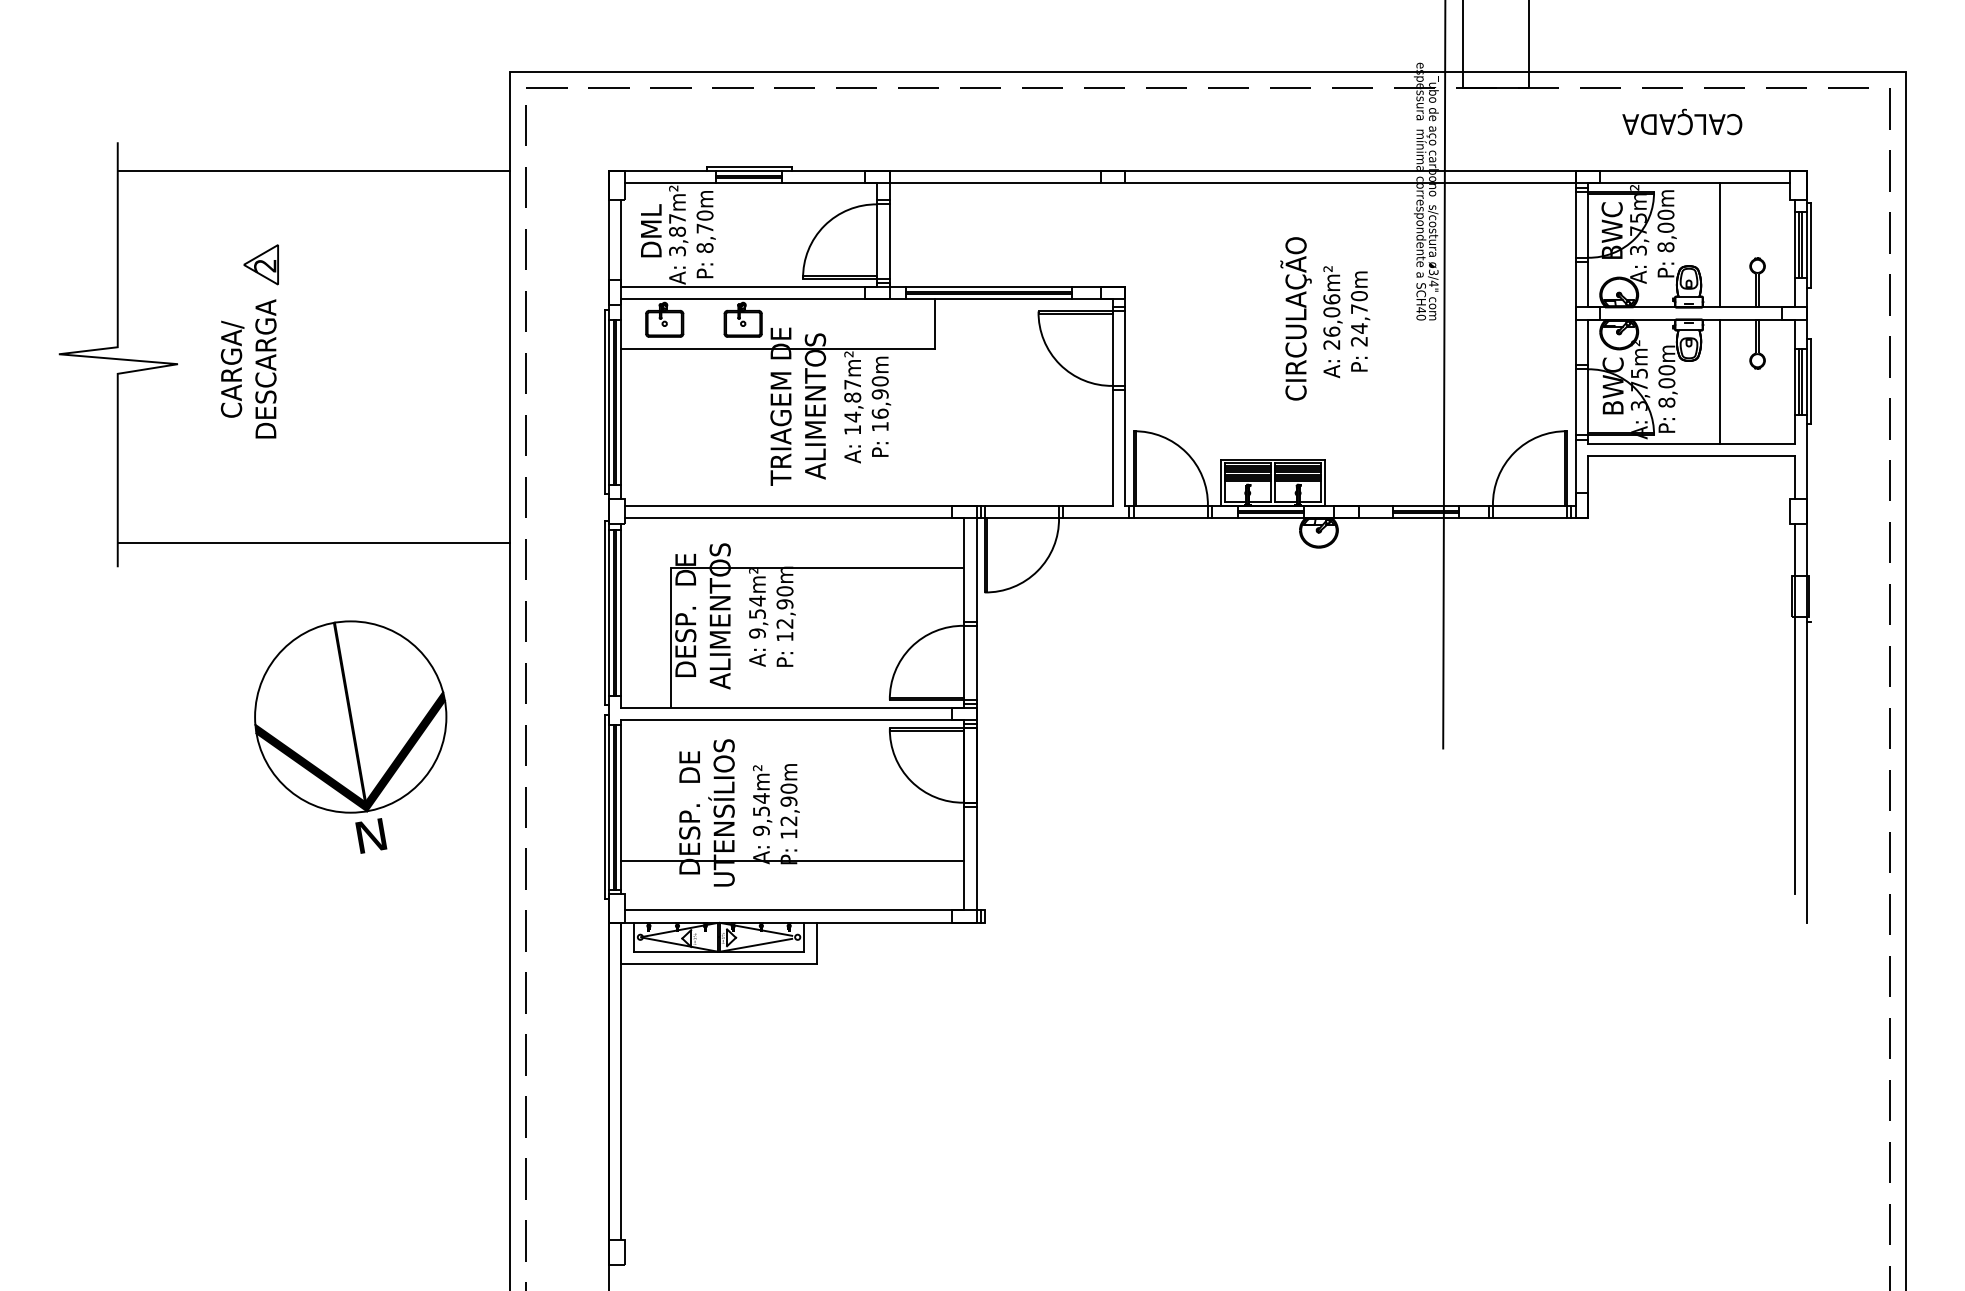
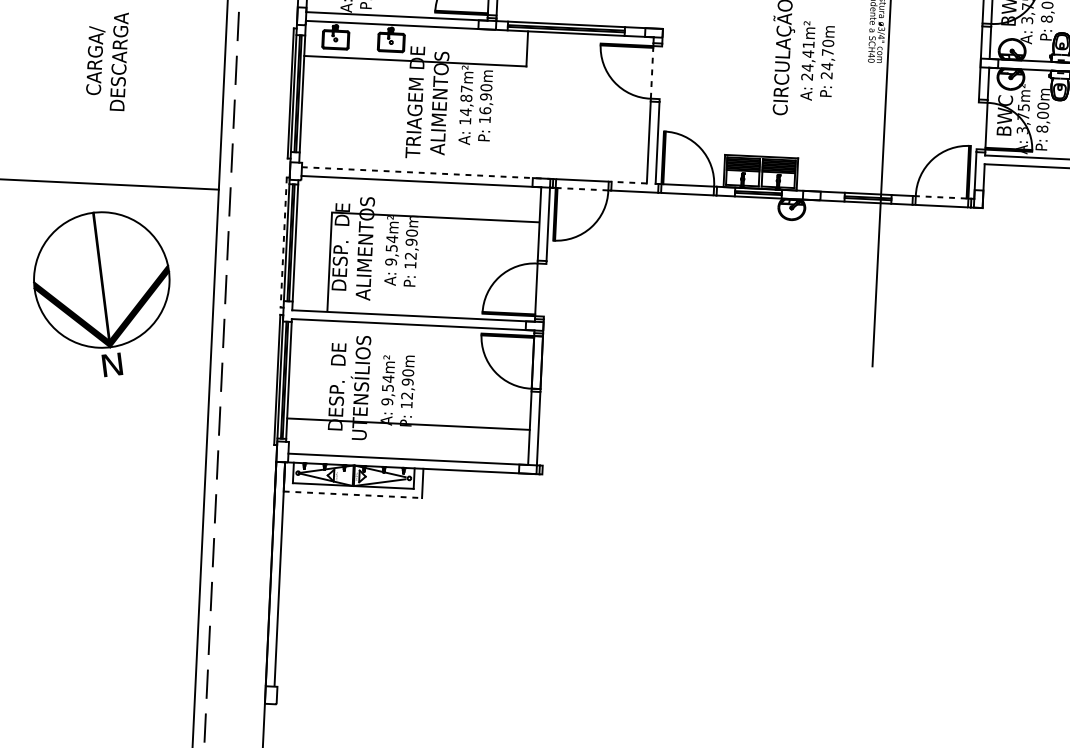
text: (1331, 315) -> (807, 56), 26,06m² -> 24,41m²
line: (1112, 348) -> (651, 72), solid -> dashed
line: (1125, 348) -> (661, 72), removed
text: (248, 368) -> (107, 60), moved
line: (1575, 402) -> (977, 125), removed
line: (803, 505) -> (427, 173), solid -> dashed
line: (1088, 505) -> (629, 182), solid -> dashed
line: (1528, 505) -> (940, 197), solid -> dashed
line: (1022, 518) -> (582, 189), solid -> dashed
line: (604, 613) -> (283, 242), solid -> dashed
line: (976, 662) -> (545, 289), removed
part: (350, 736) -> (100, 293), moved
line: (719, 964) -> (353, 495), solid -> dashed

